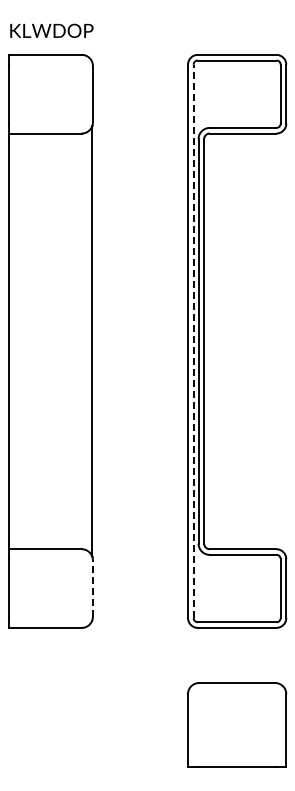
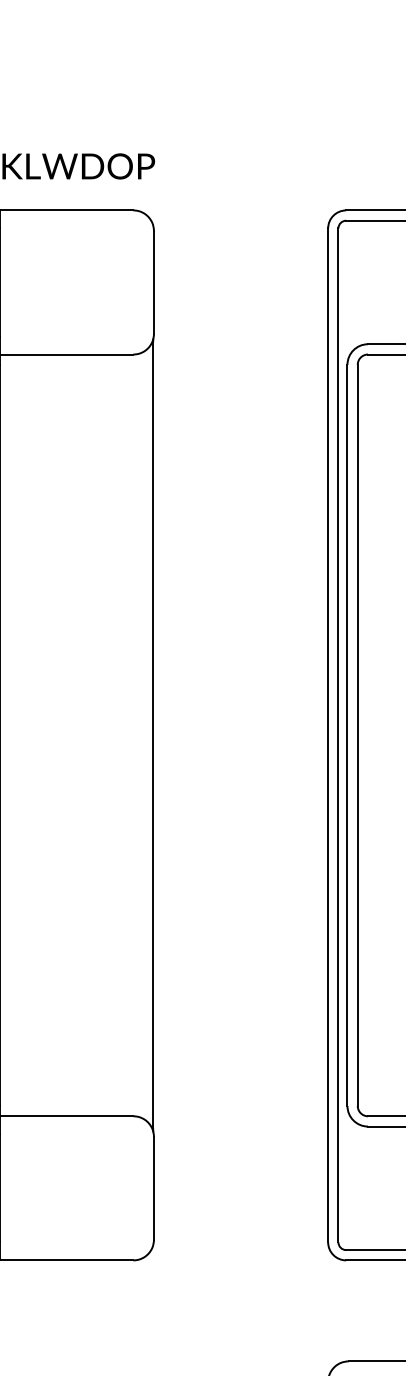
line: (193, 341) -> (338, 735), dashed -> solid
line: (92, 588) -> (153, 1188), dashed -> solid

